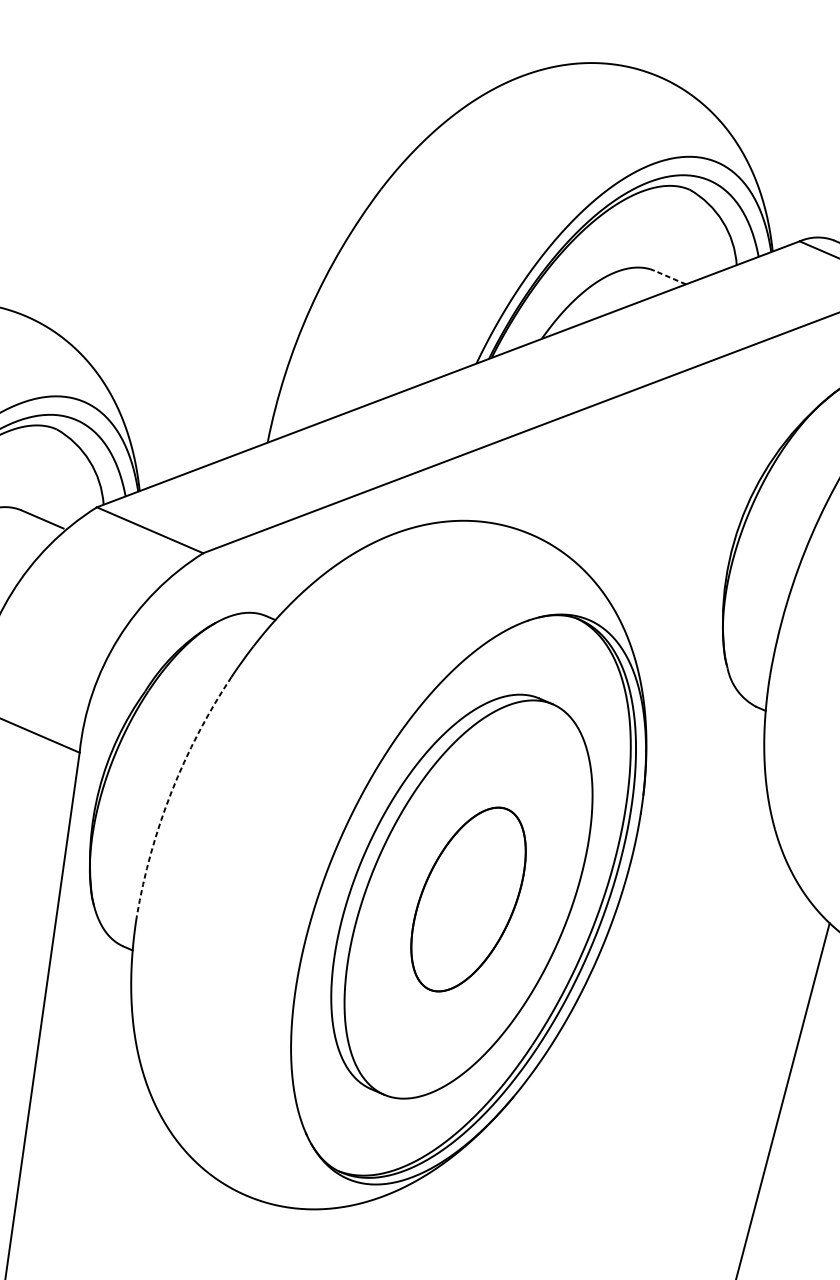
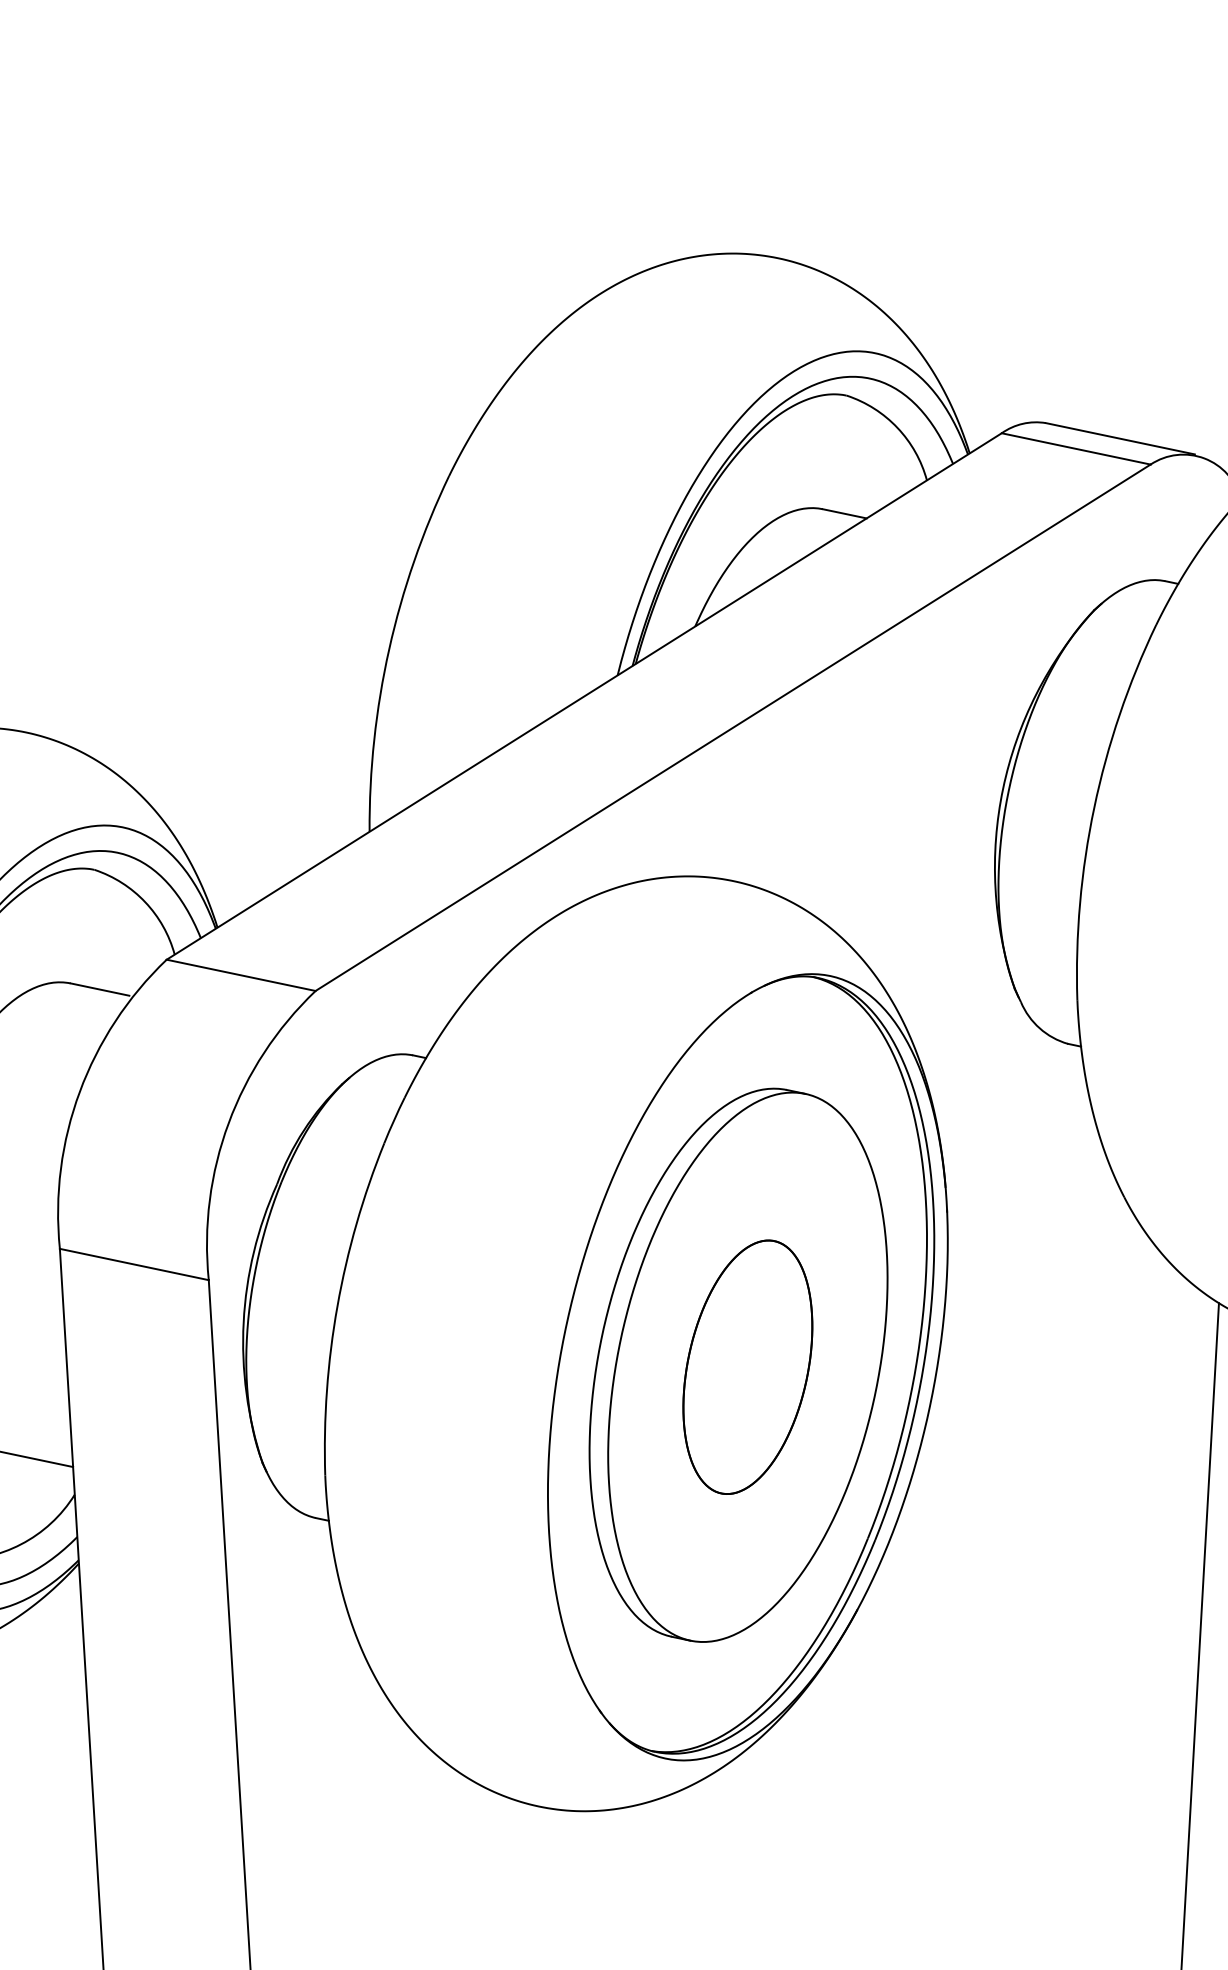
line: (670, 277) -> (844, 513), dashed -> solid
arc: (171, 791) -> (337, 1306), dashed -> solid

